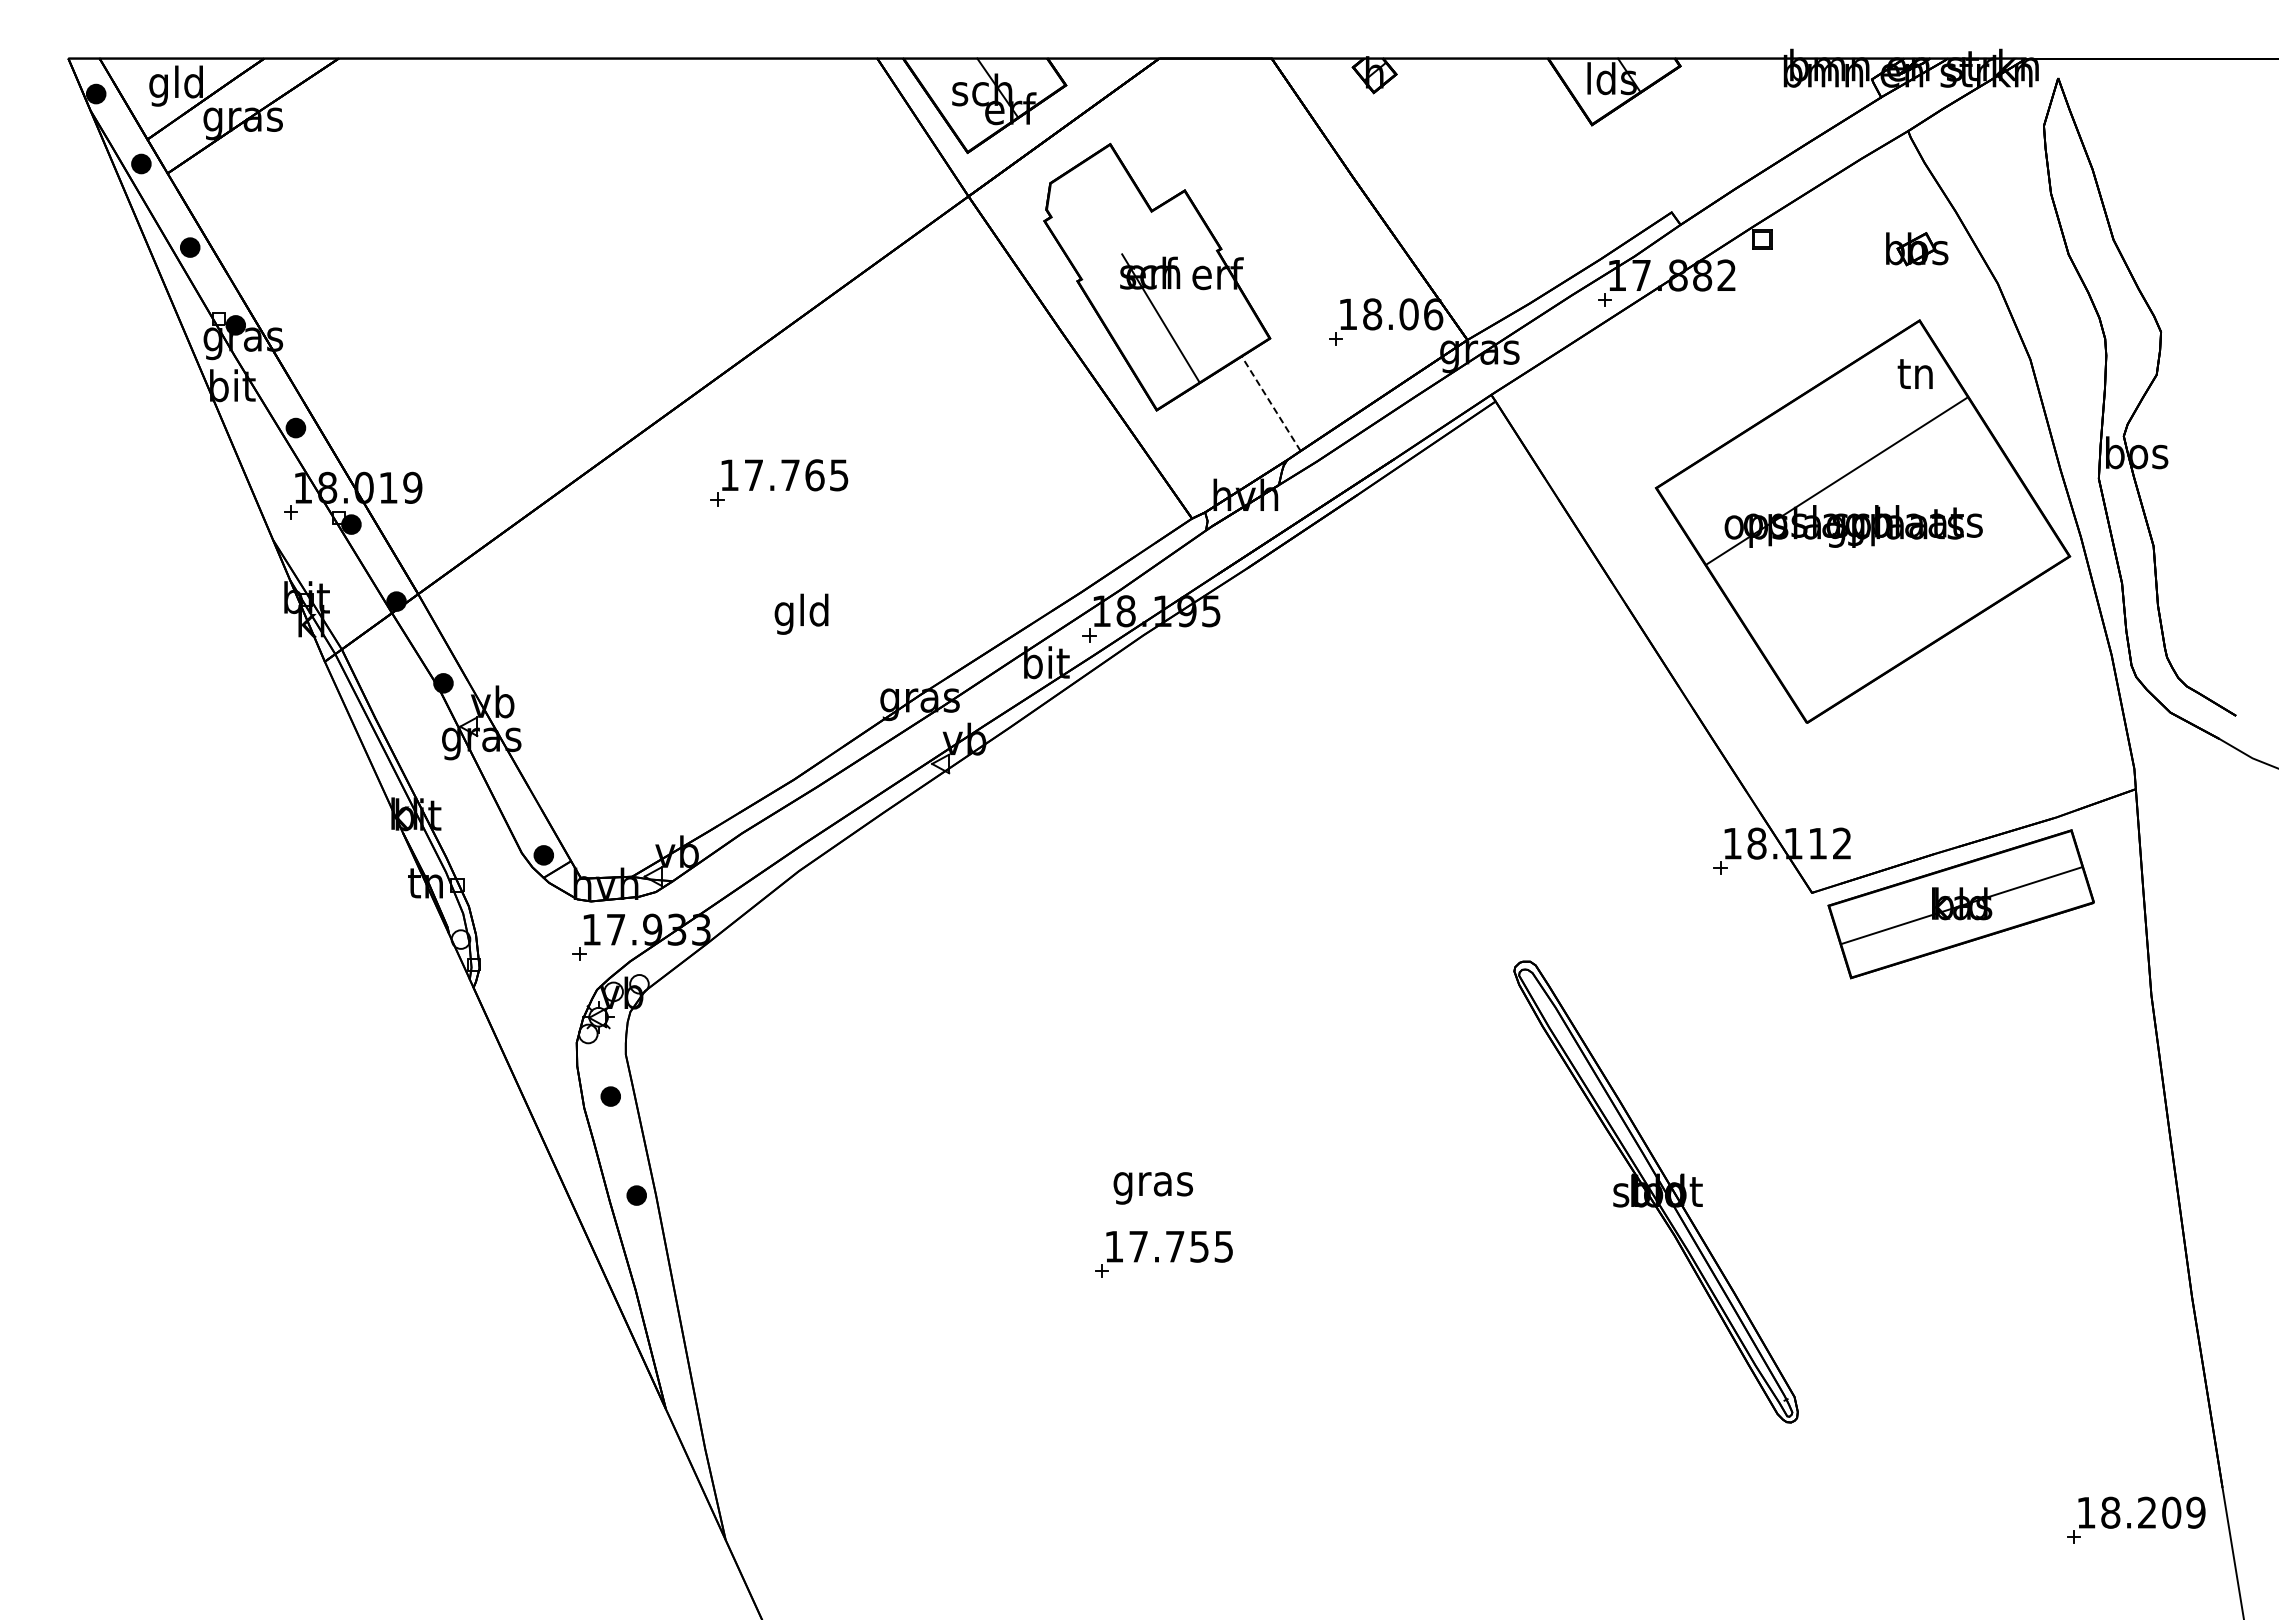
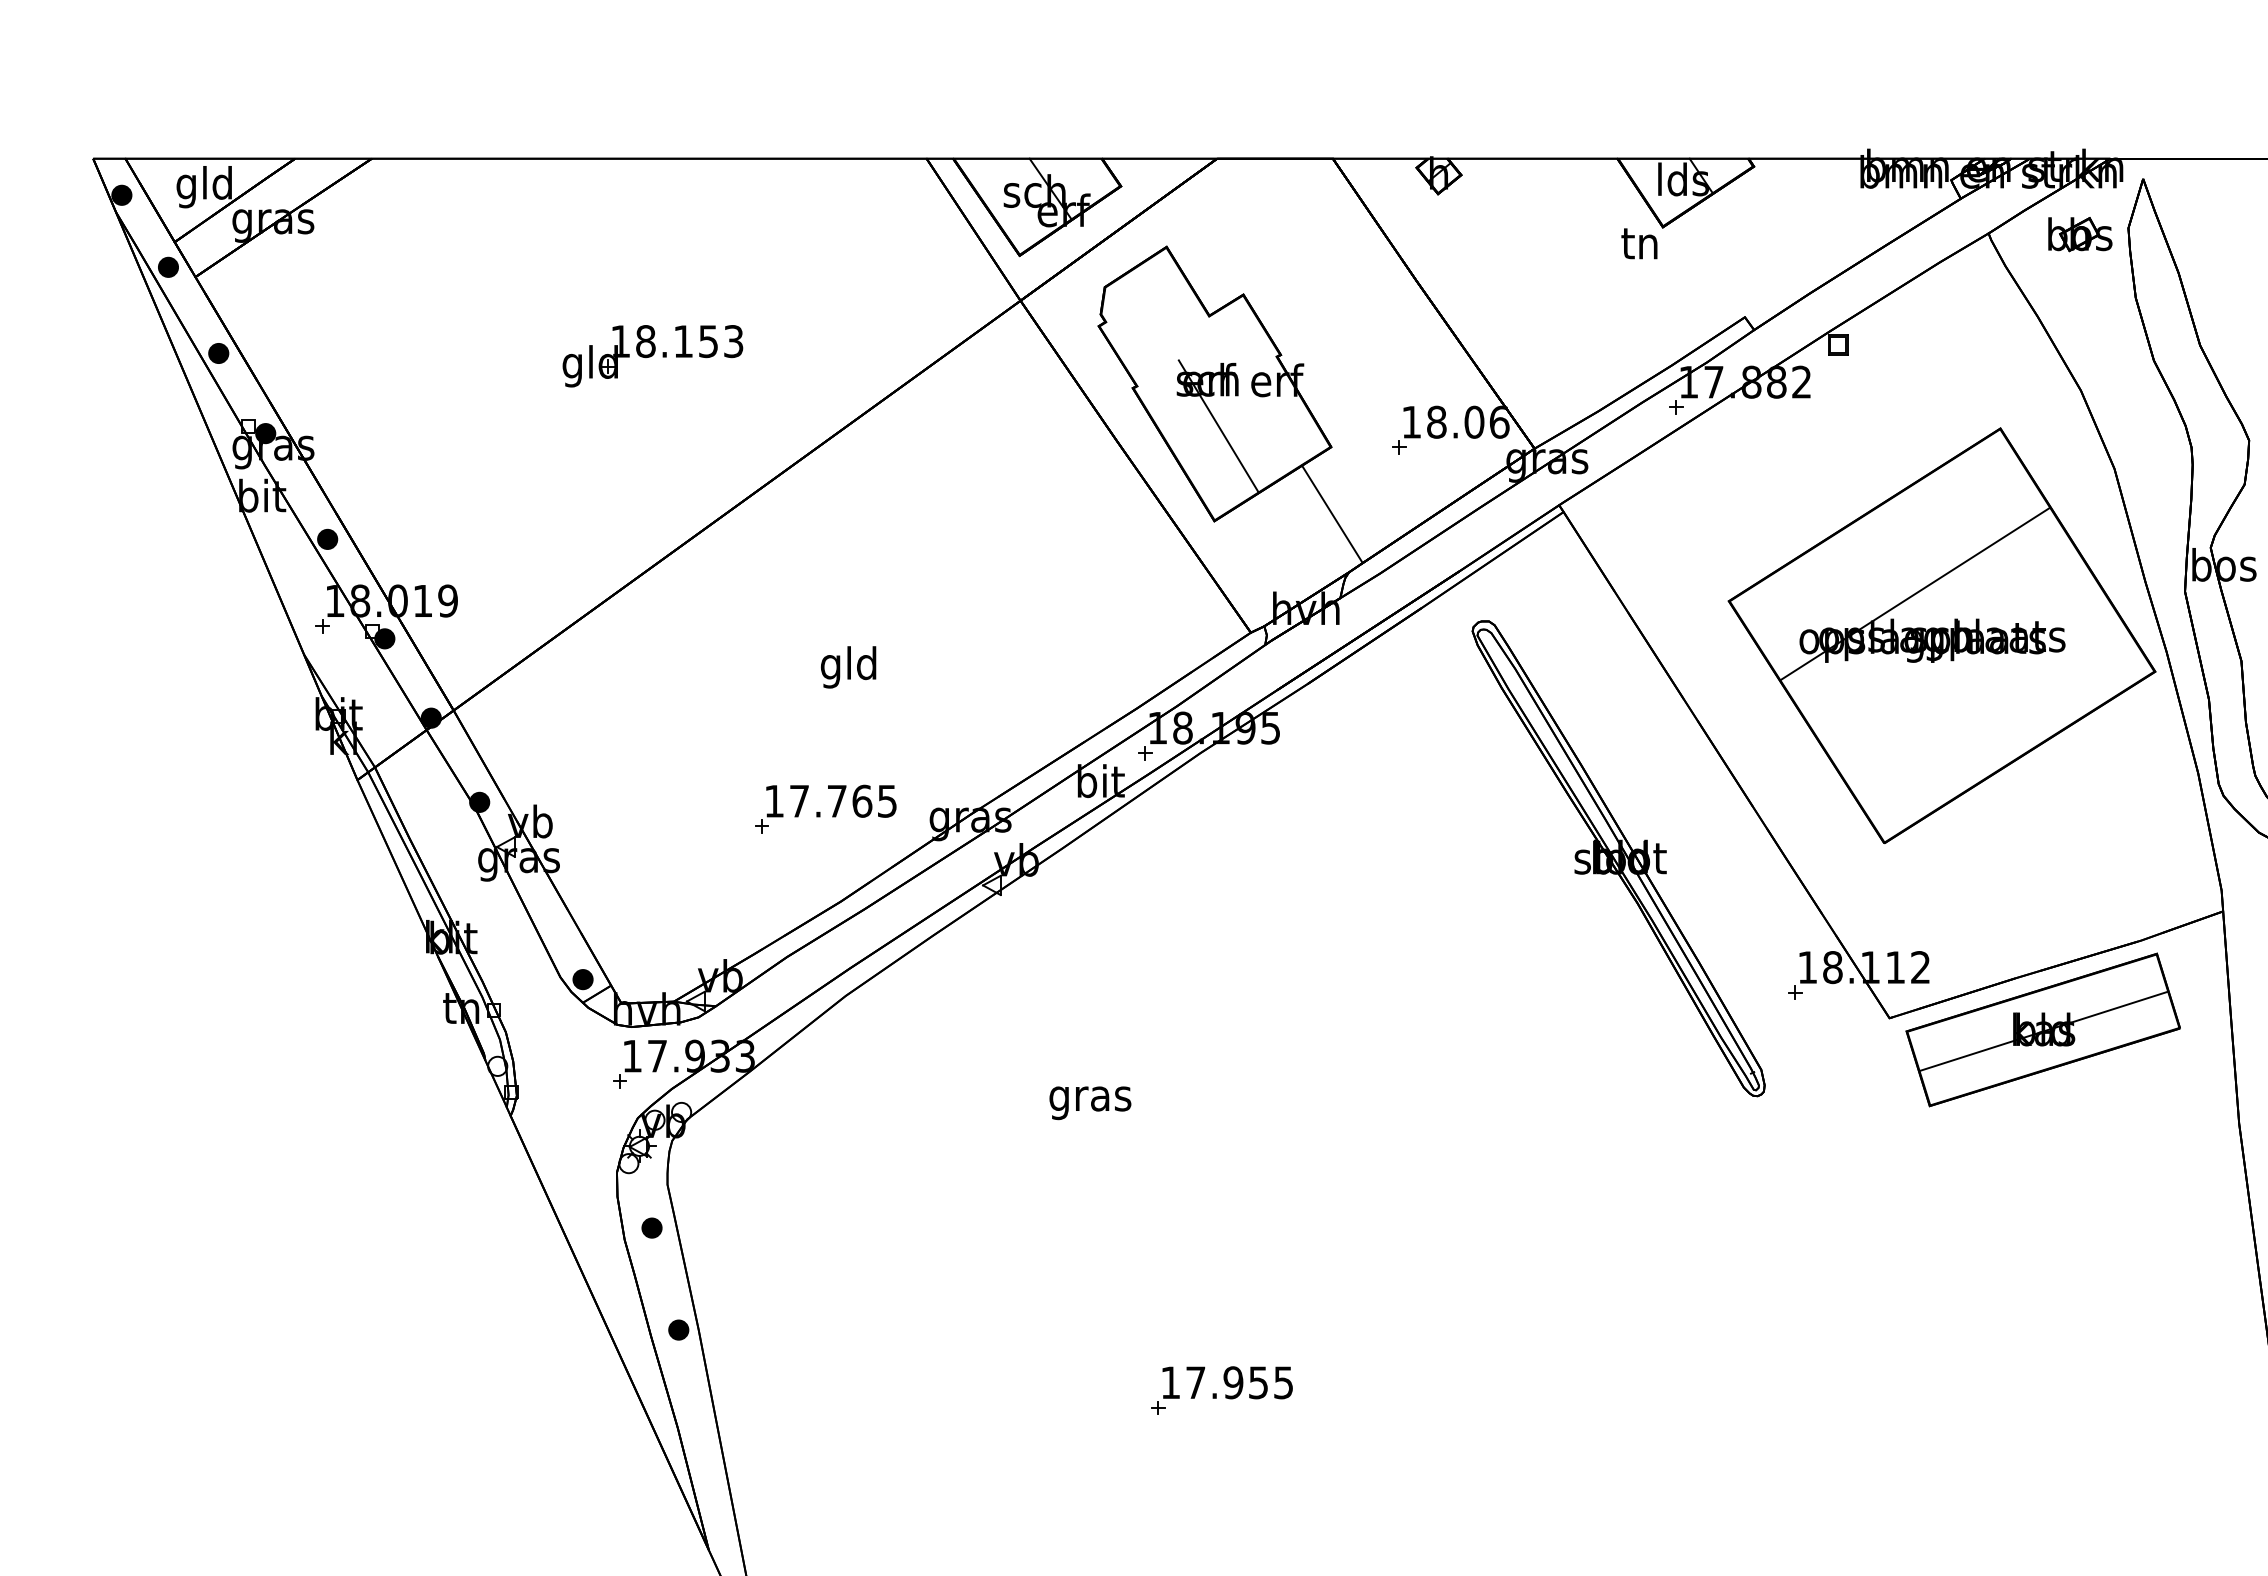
part: (1917, 249) -> (2080, 234), moved
part: (611, 250) -> (652, 356), added
text: (1914, 373) -> (1638, 243), moved
line: (1271, 403) -> (1332, 514), dashed -> solid
part: (779, 482) -> (825, 808), moved
text: (801, 613) -> (848, 666), moved
text: (1152, 1188) -> (1089, 1103), moved
part: (1655, 1191) -> (1618, 858), moved
text: (1174, 1246) -> (1232, 1382), 17.755 -> 17.955

